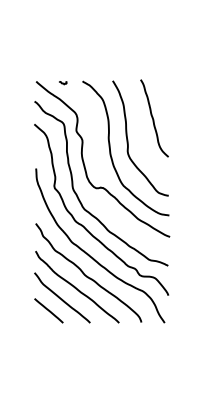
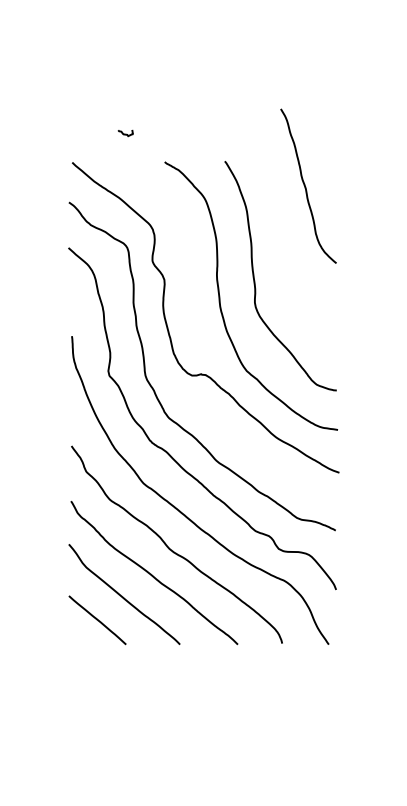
curve: (63, 83) -> (126, 134), moved
curve: (153, 118) -> (306, 186), moved

